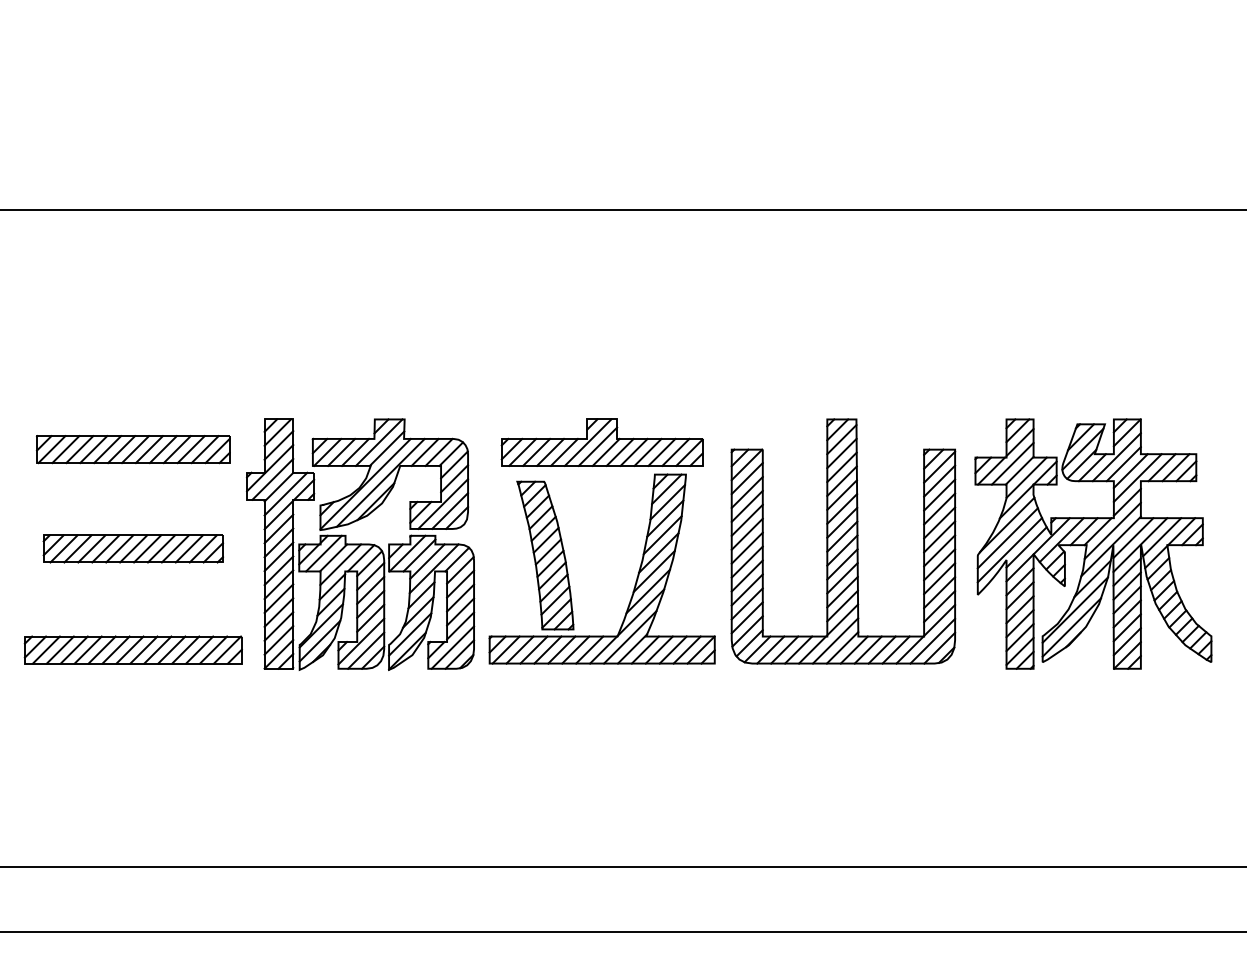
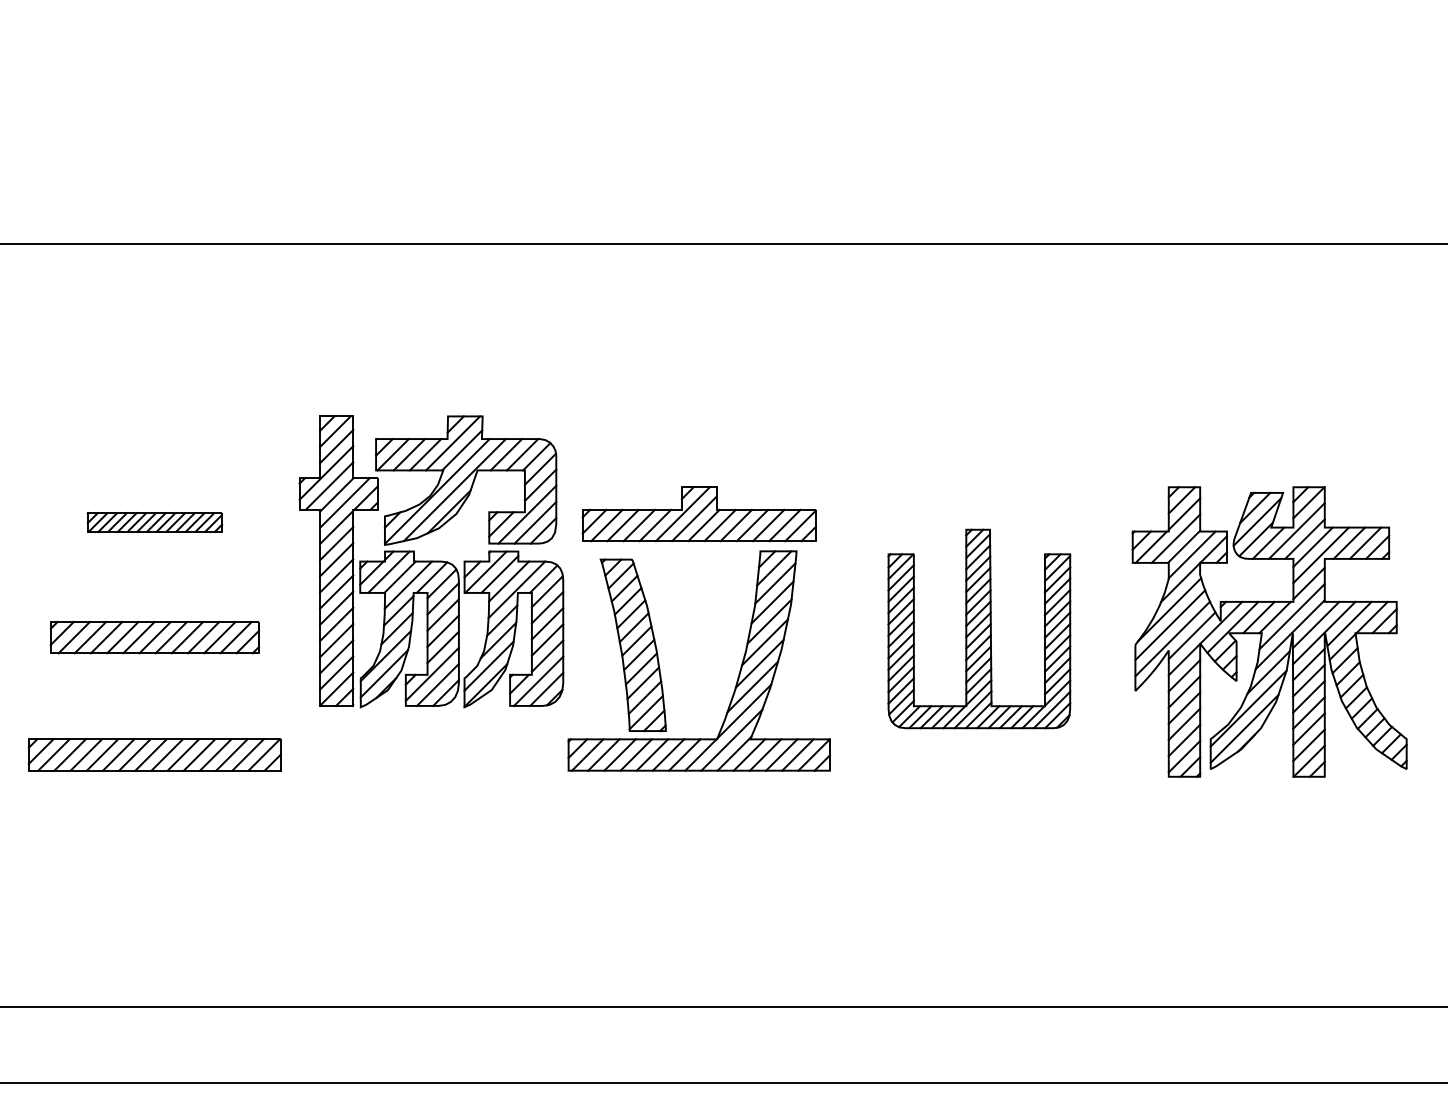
part: (133, 449) -> (155, 522), size x0.6
part: (843, 541) -> (979, 628), size x0.7
part: (360, 544) -> (431, 561), moved

